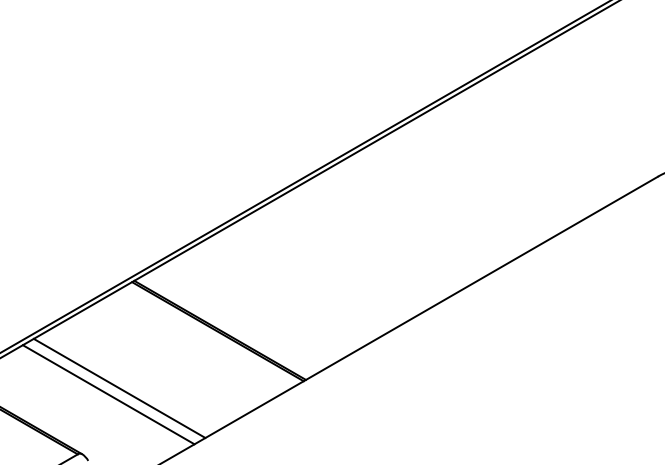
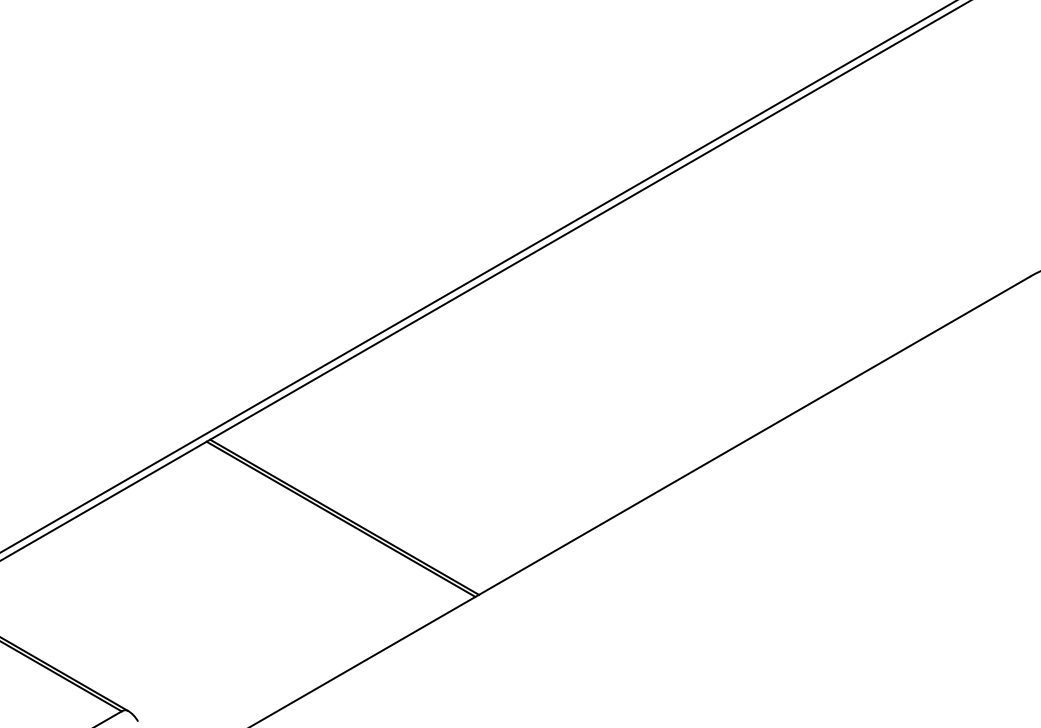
line: (119, 387) -> (186, 606), removed
line: (108, 394) -> (169, 617), removed

